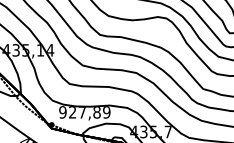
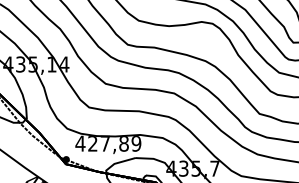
text: (62, 112) -> (79, 143), 927,89 -> 427,89

